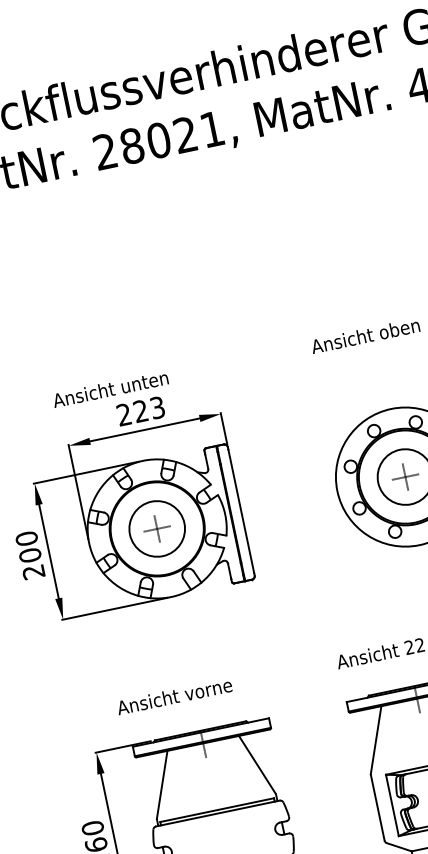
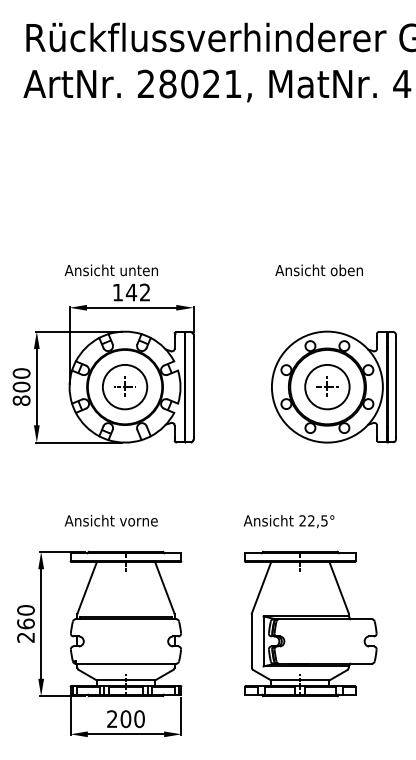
text: (140, 411) -> (131, 292), 223 -> 142
text: (33, 571) -> (21, 400), 200 -> 800

